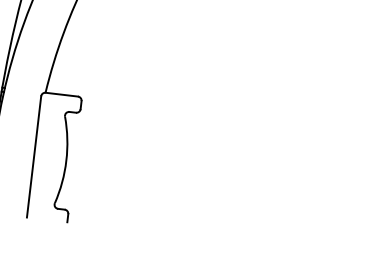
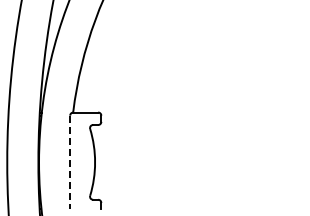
line: (34, 157) -> (70, 162), solid -> dashed

